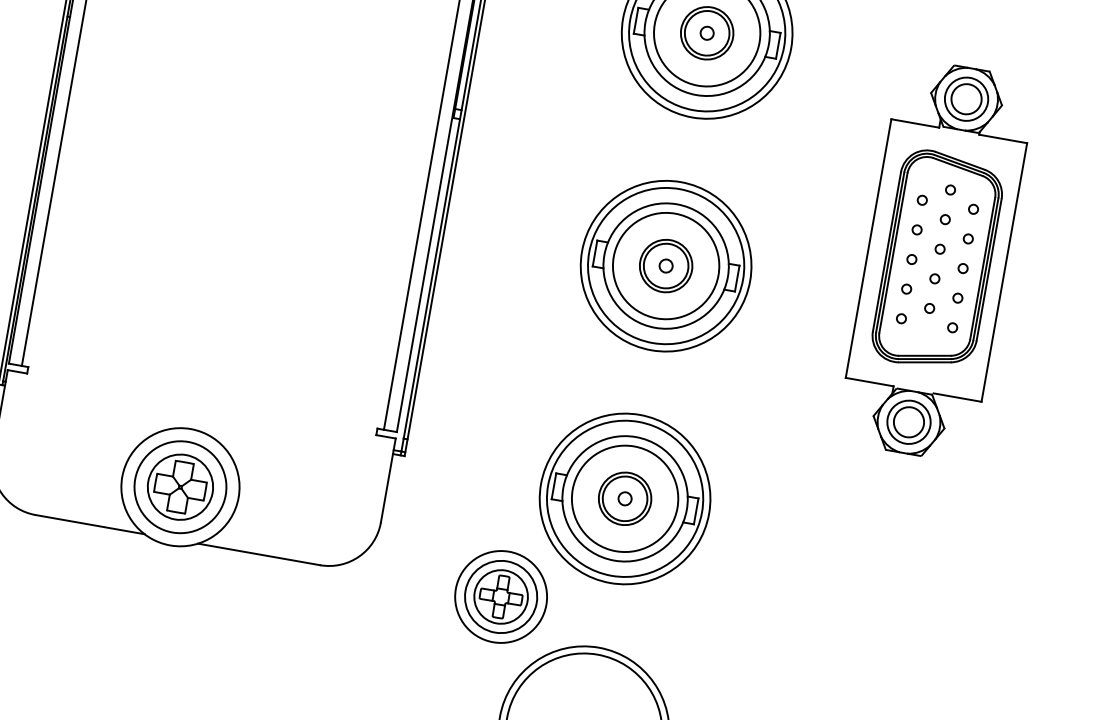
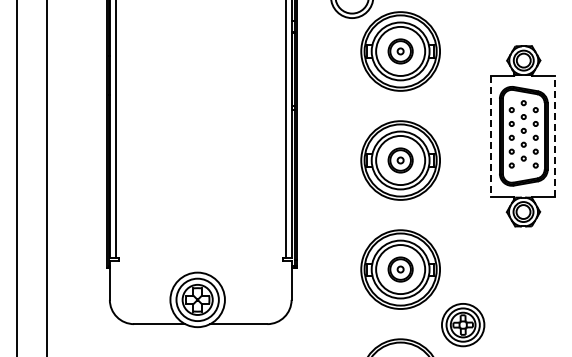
line: (869, 249) -> (491, 136), solid -> dashed
line: (1003, 272) -> (554, 136), solid -> dashed
part: (501, 597) -> (463, 325), moved

